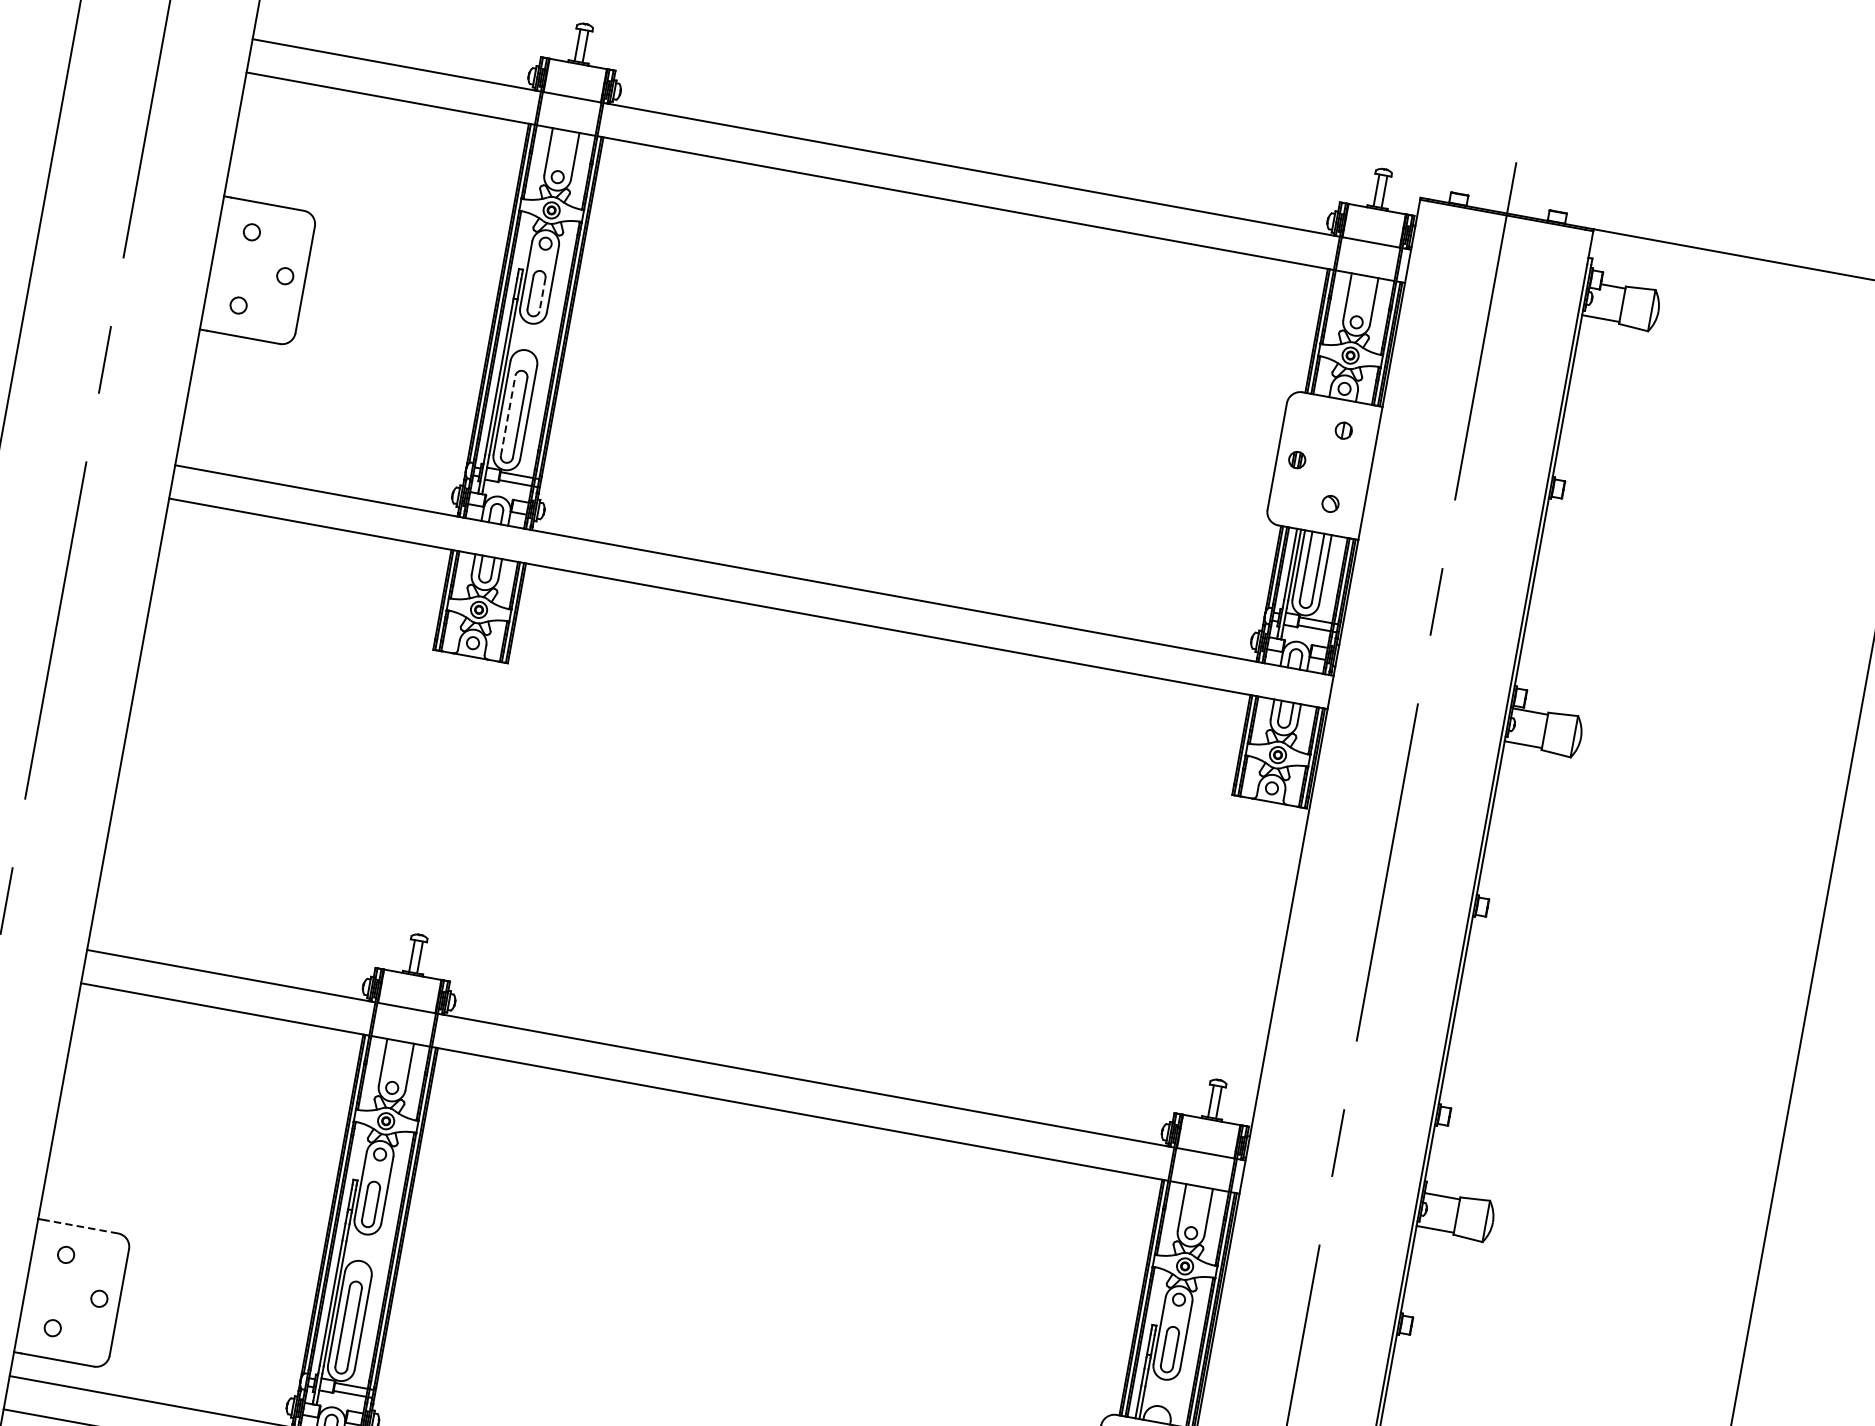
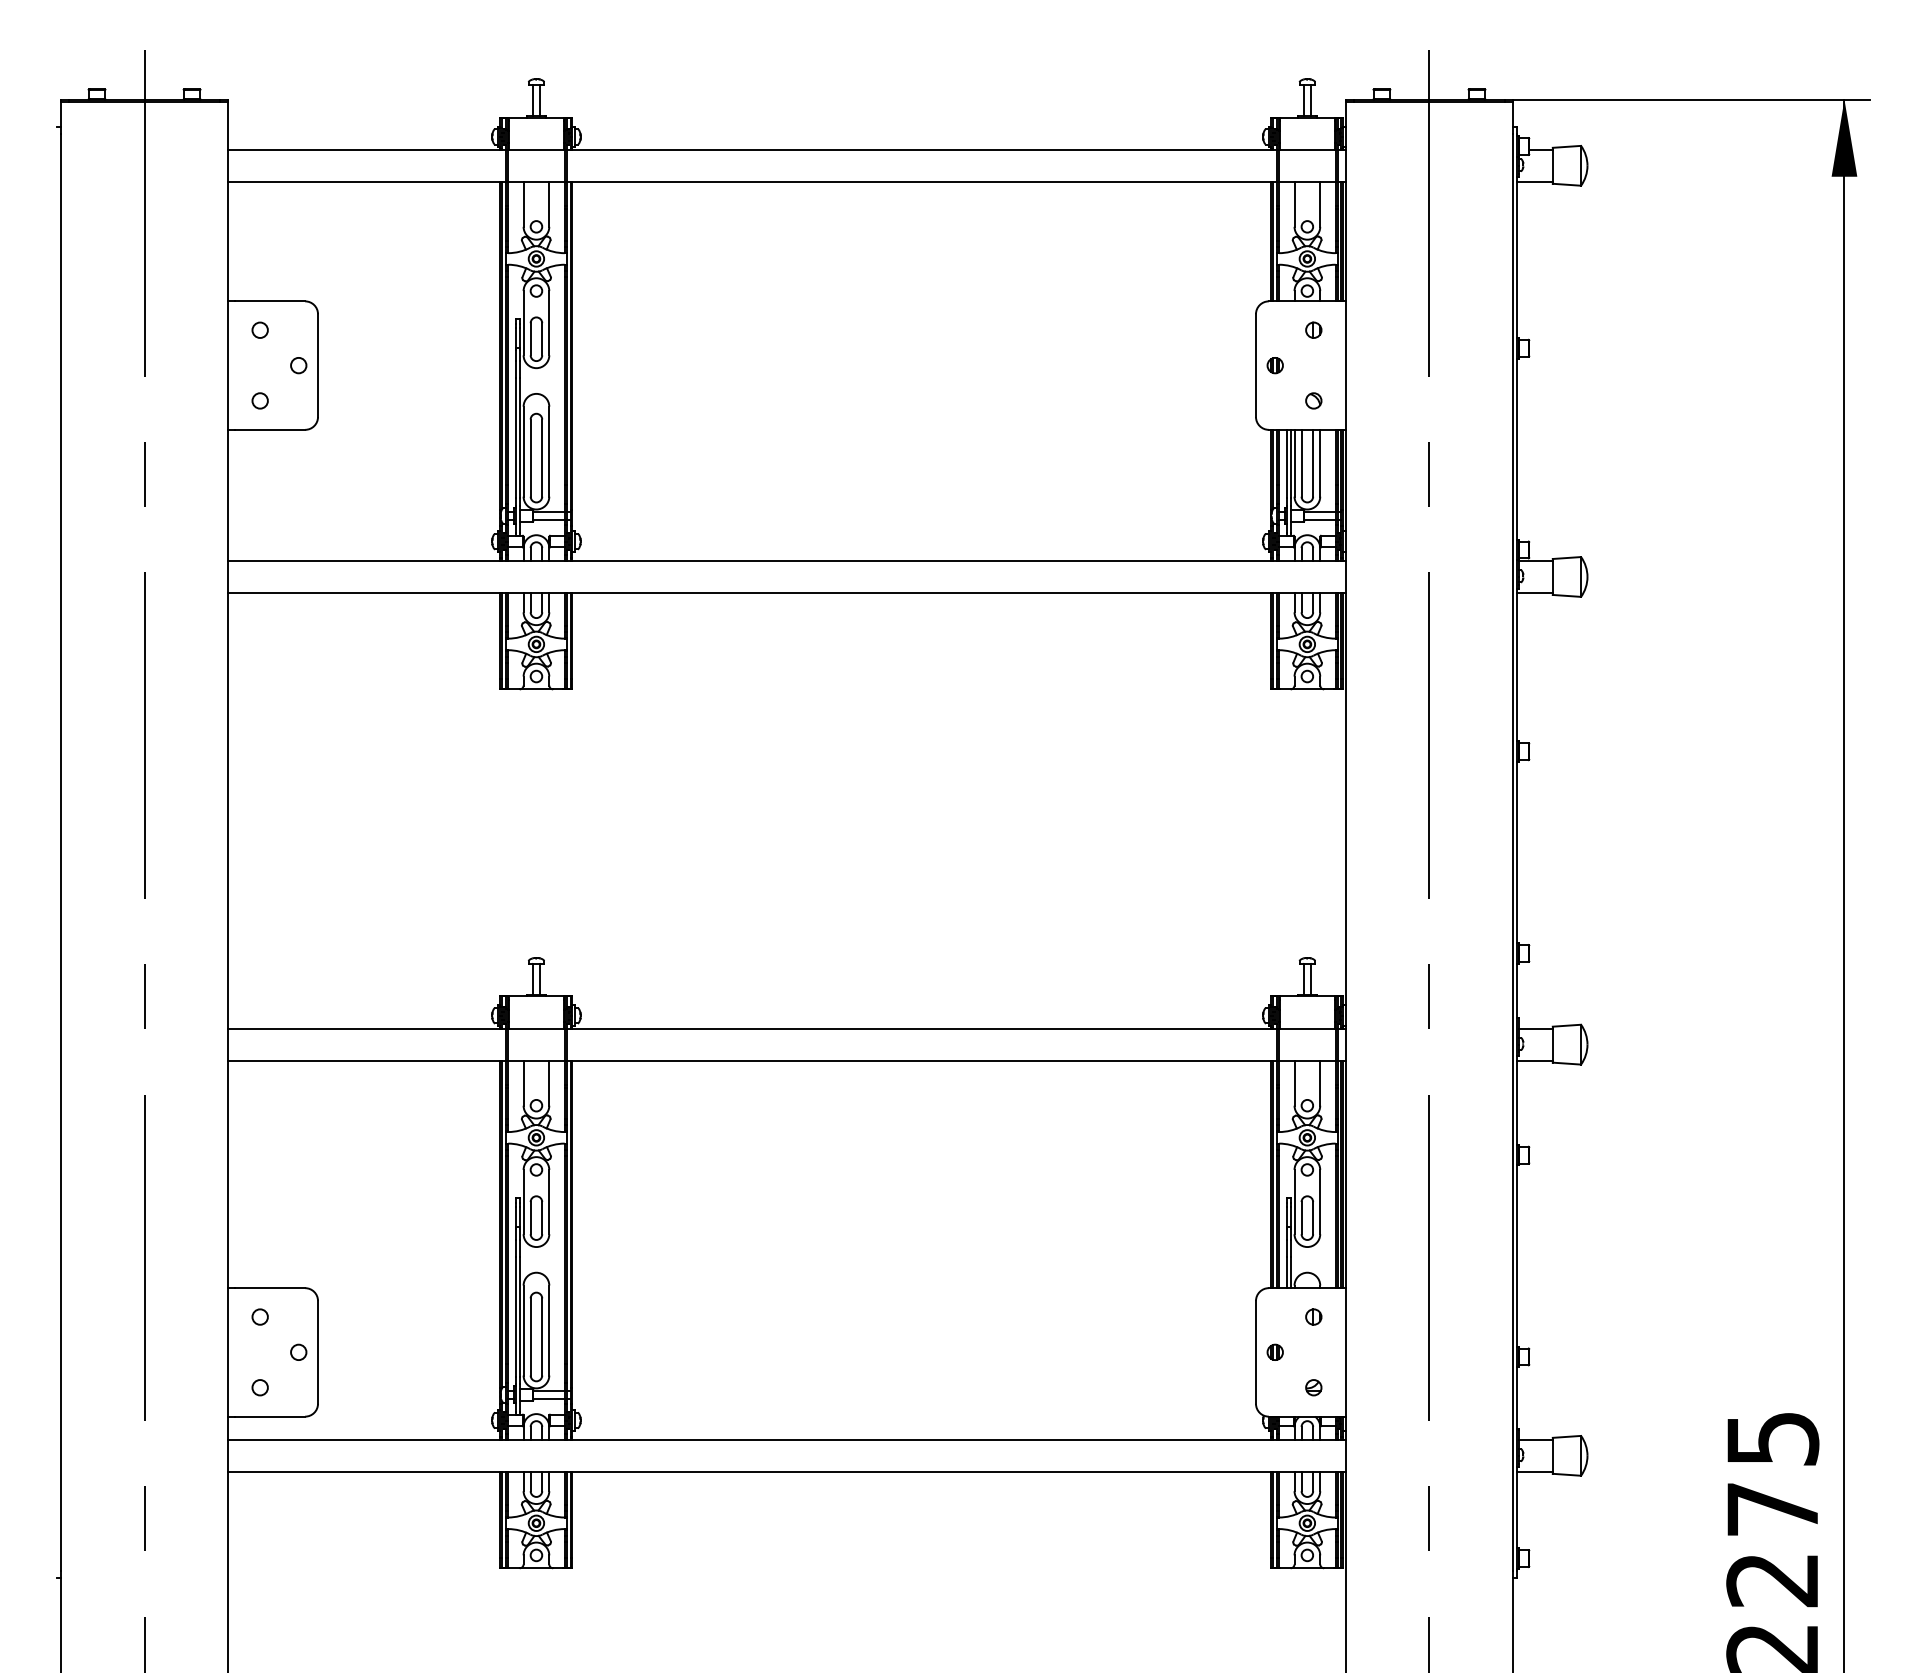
line: (542, 295) -> (542, 339), dashed -> solid
line: (507, 416) -> (530, 458), dashed -> solid
line: (81, 1227) -> (269, 1288), dashed -> solid

